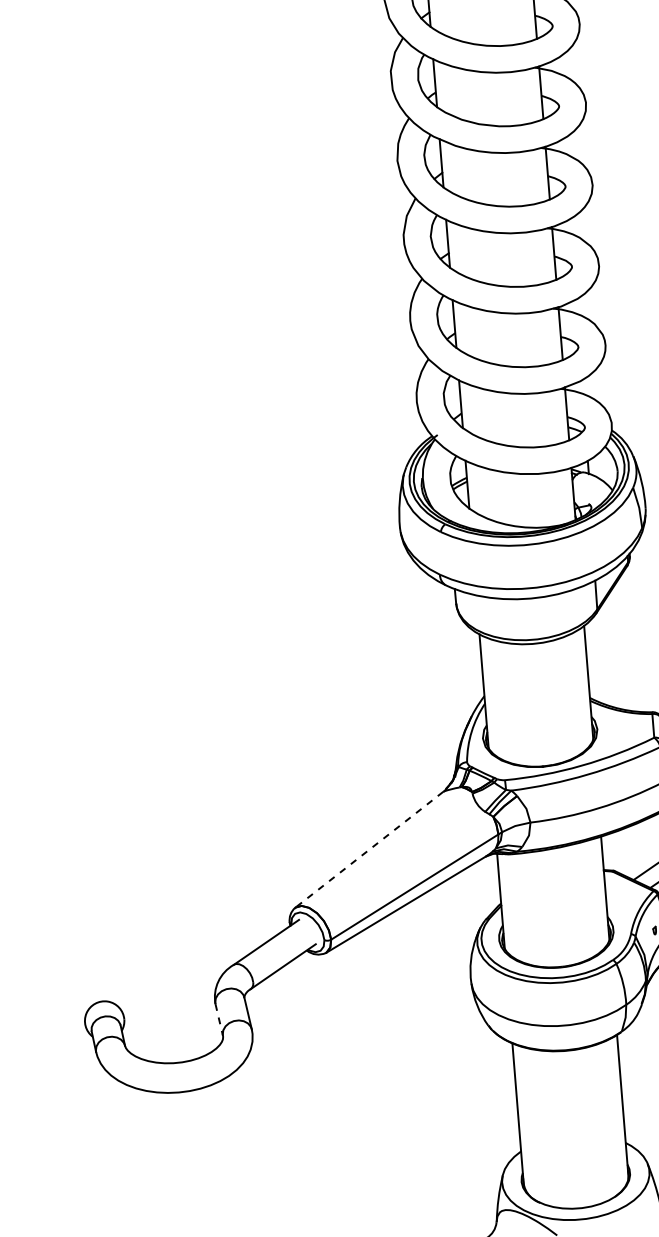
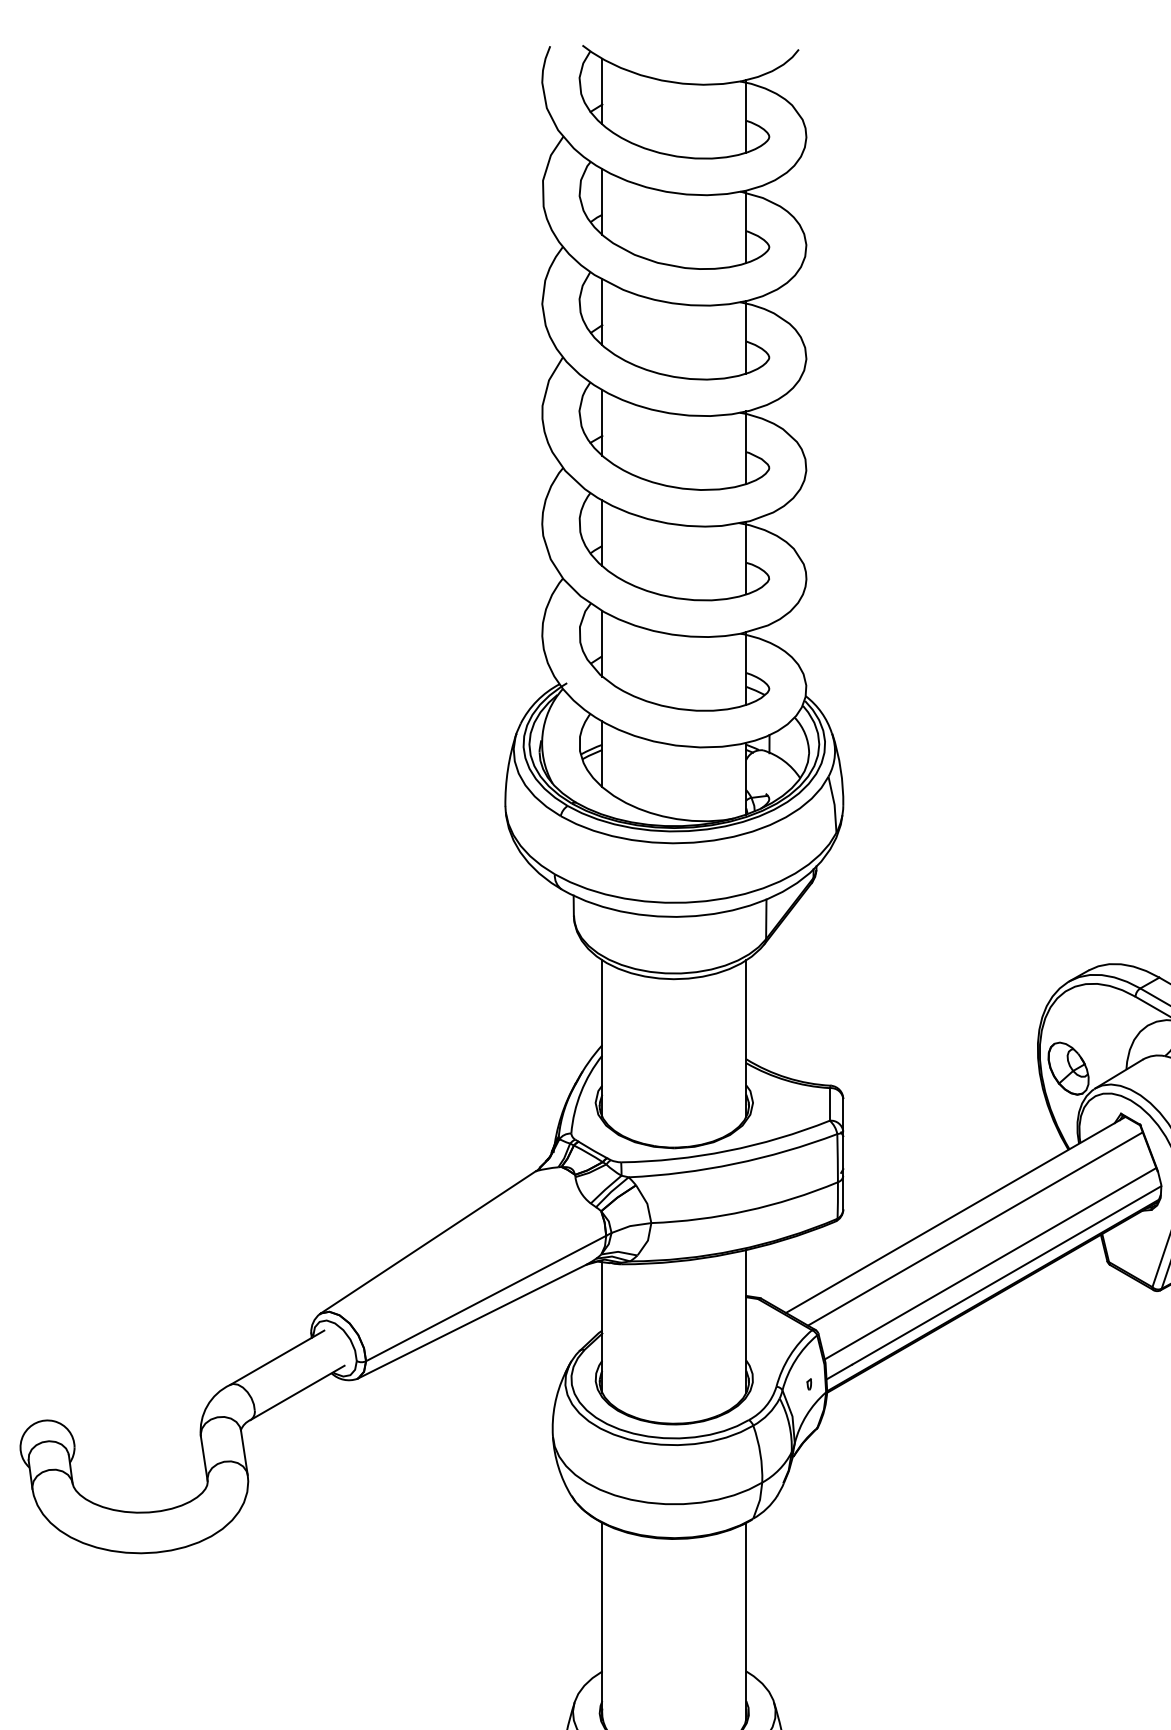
line: (368, 849) -> (427, 1242), dashed -> solid
line: (219, 1020) -> (204, 1459), dashed -> solid

